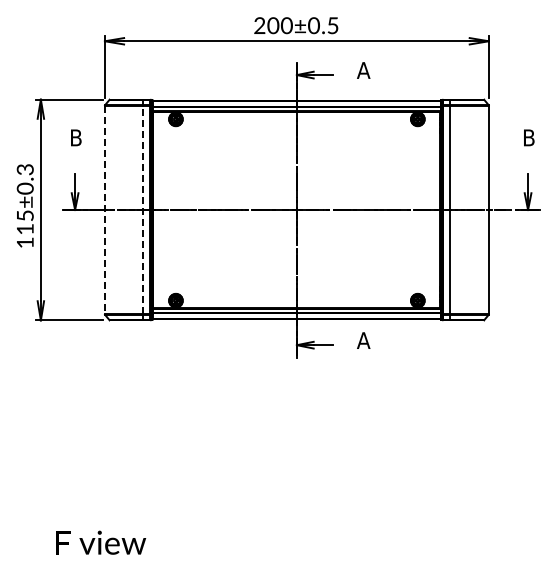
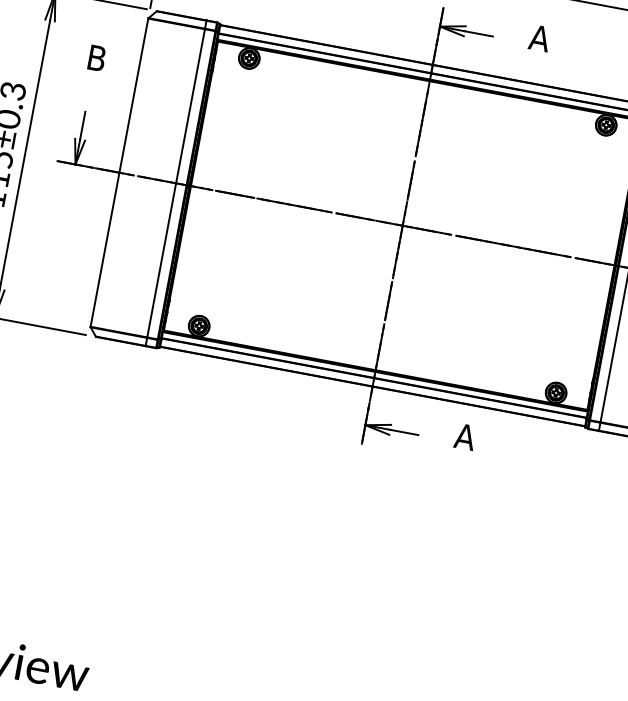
line: (143, 209) -> (176, 182), dashed -> solid
line: (104, 210) -> (118, 173), dashed -> solid

